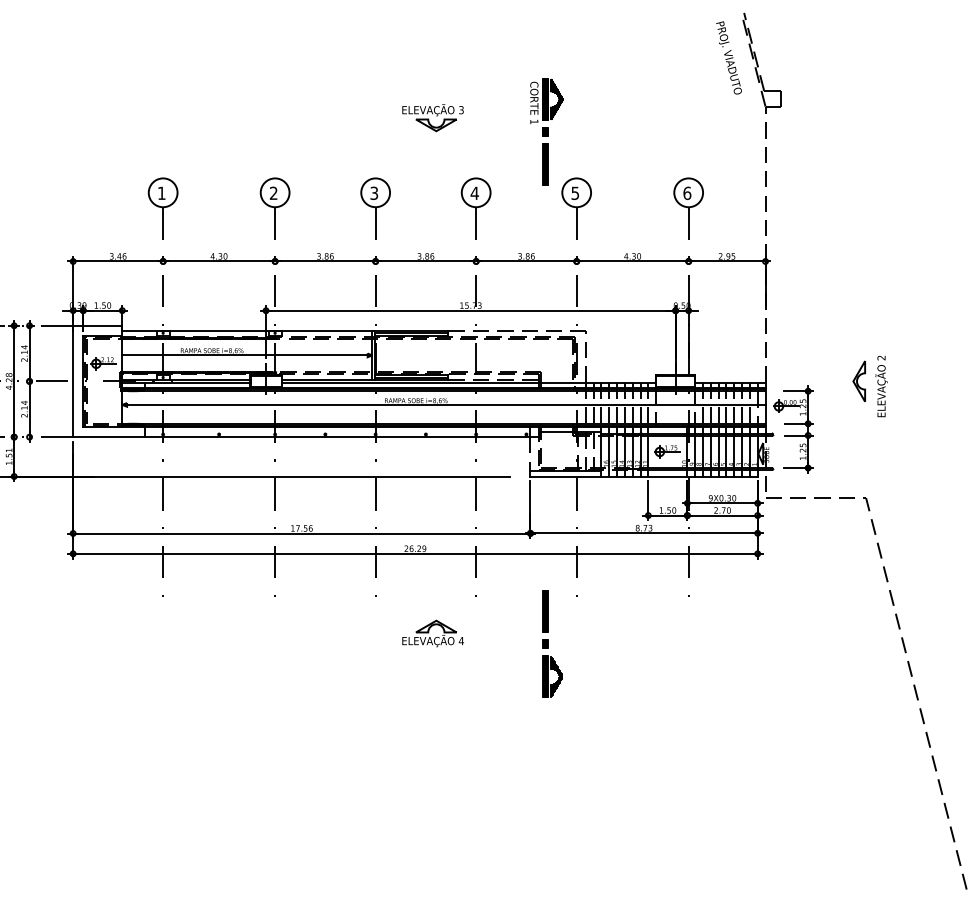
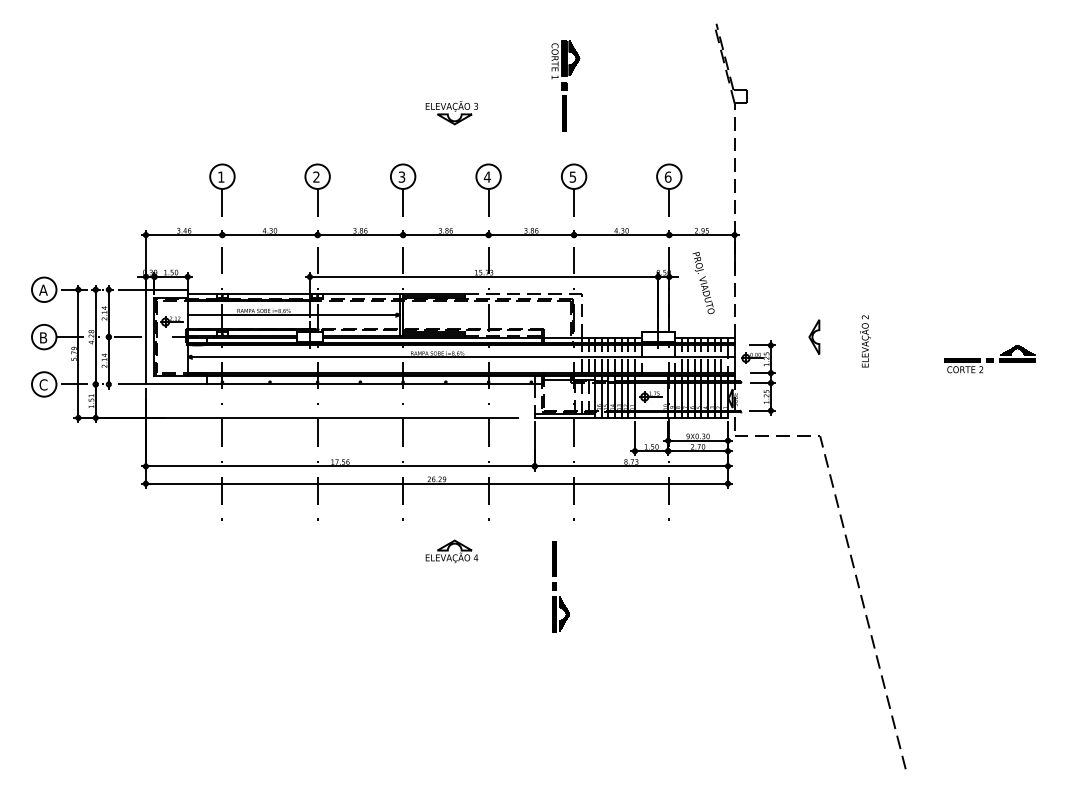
text: (728, 58) -> (703, 283), moved
part: (546, 131) -> (565, 85), moved
text: (881, 386) -> (865, 341), moved
part: (552, 644) -> (560, 586), moved

